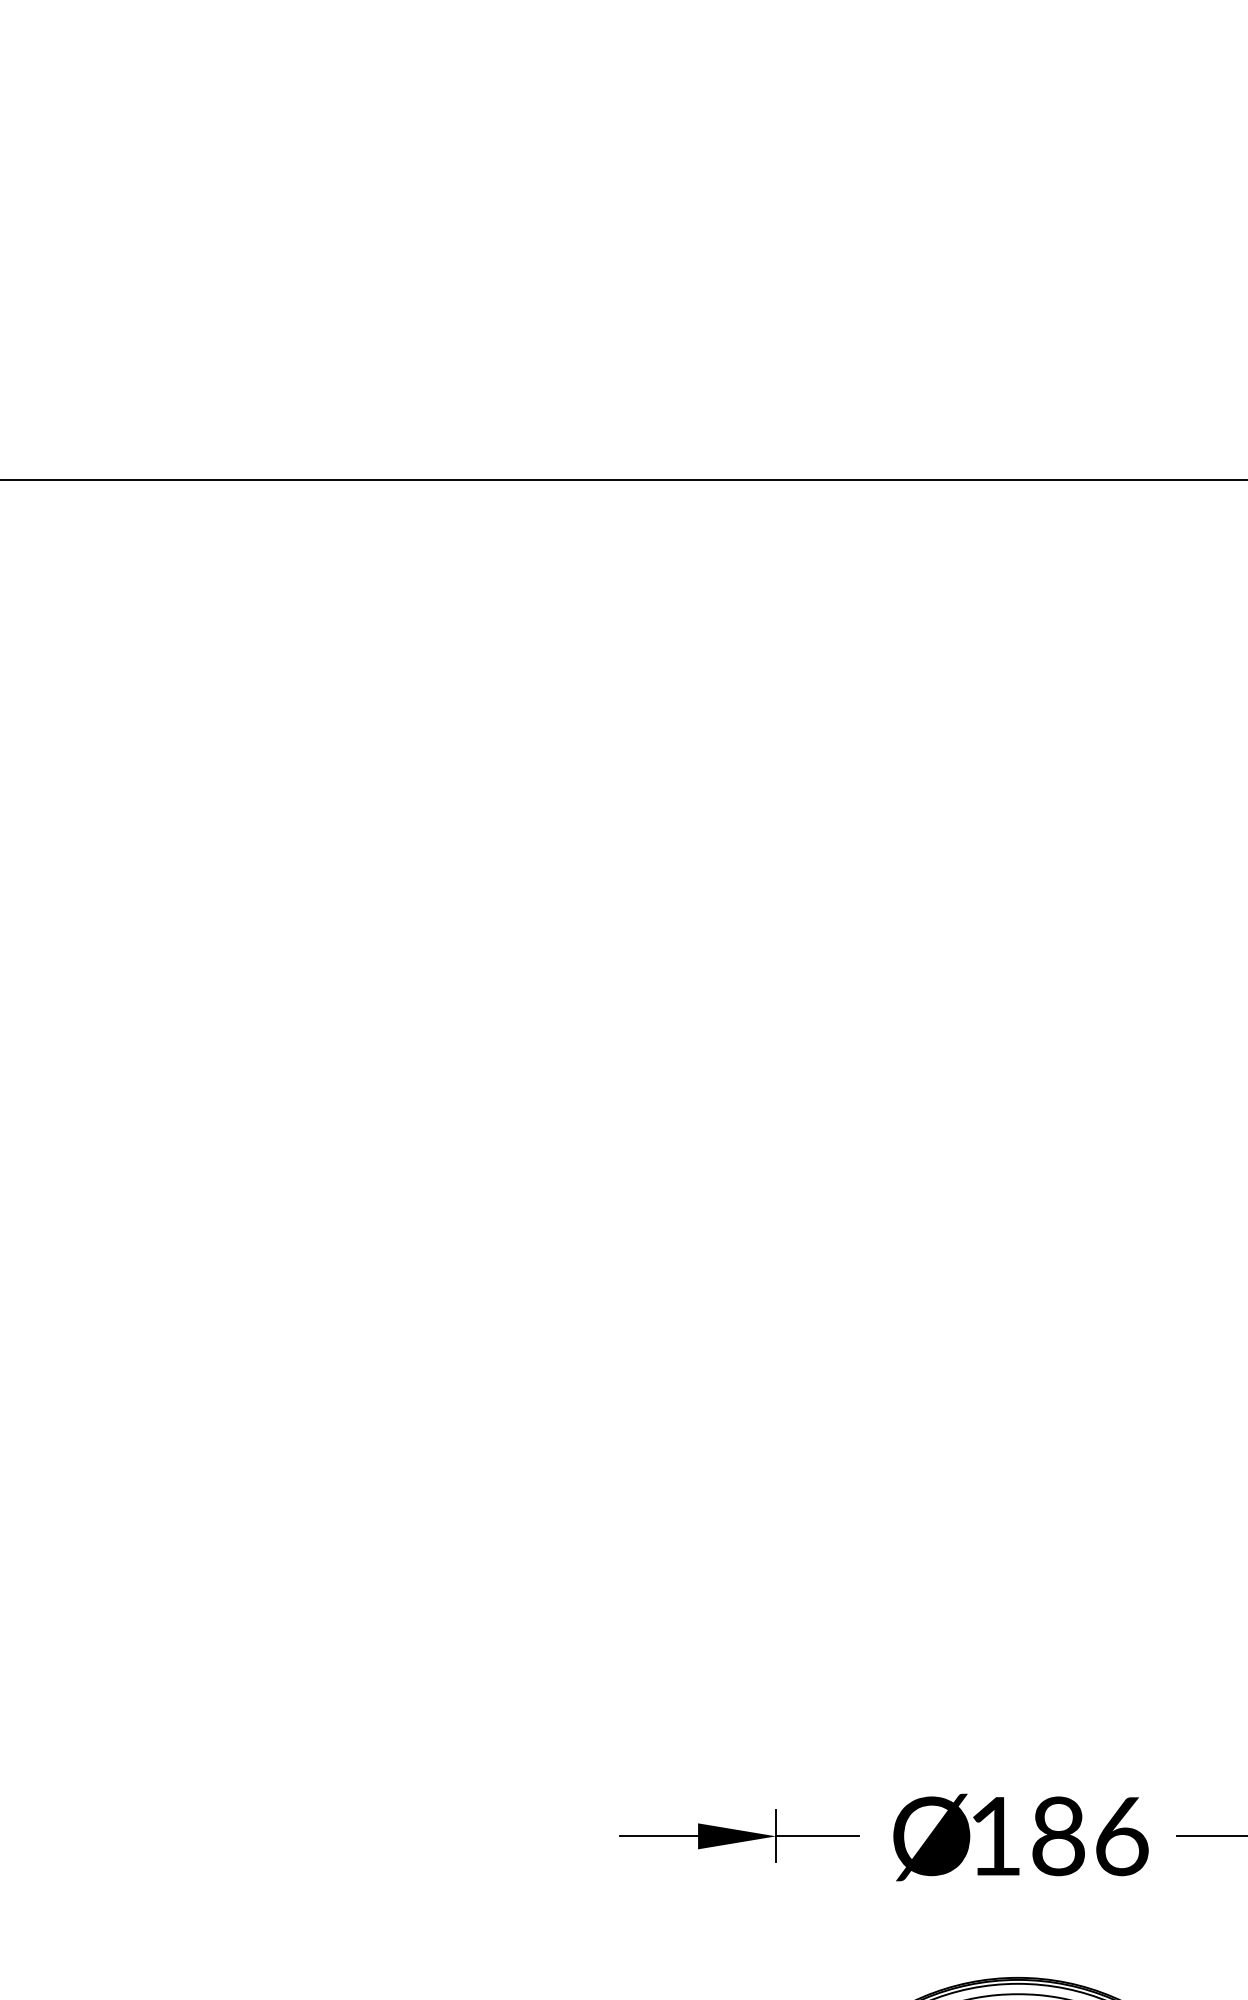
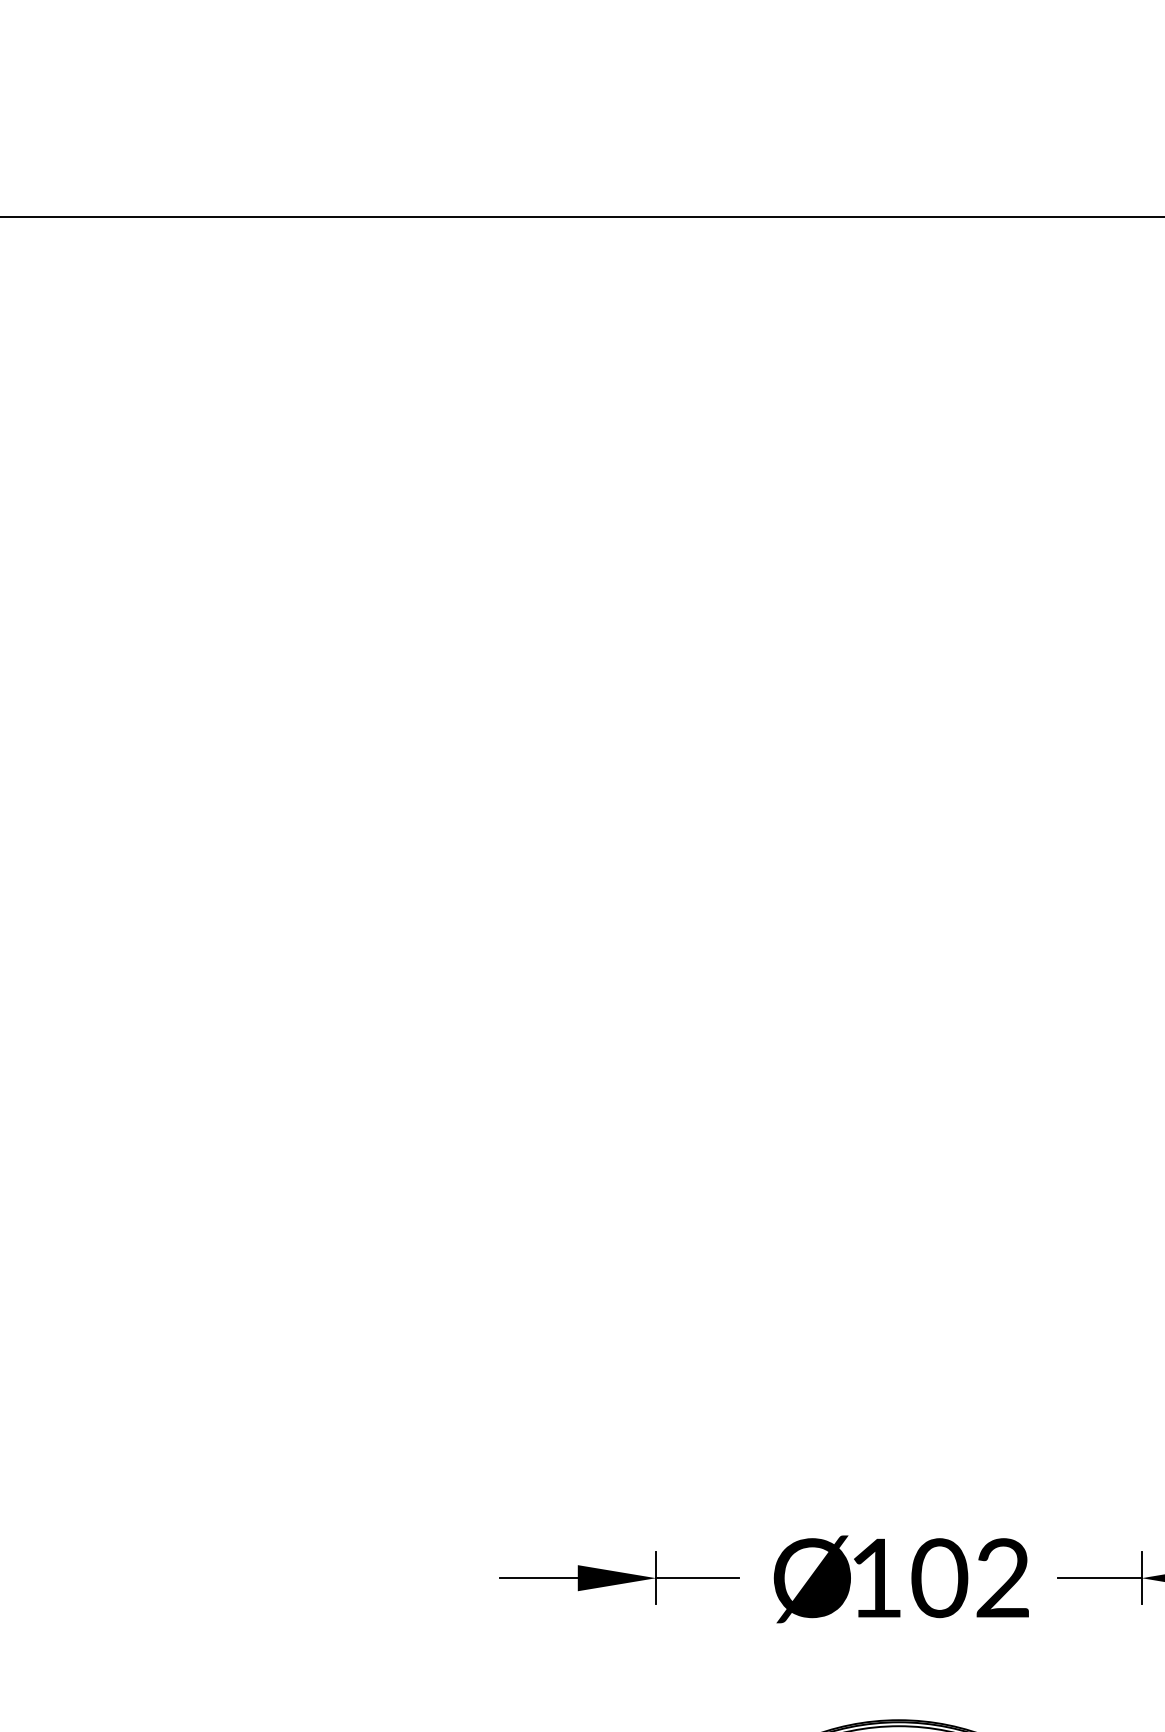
text: (1089, 1836) -> (970, 1578), 186 -> 102

